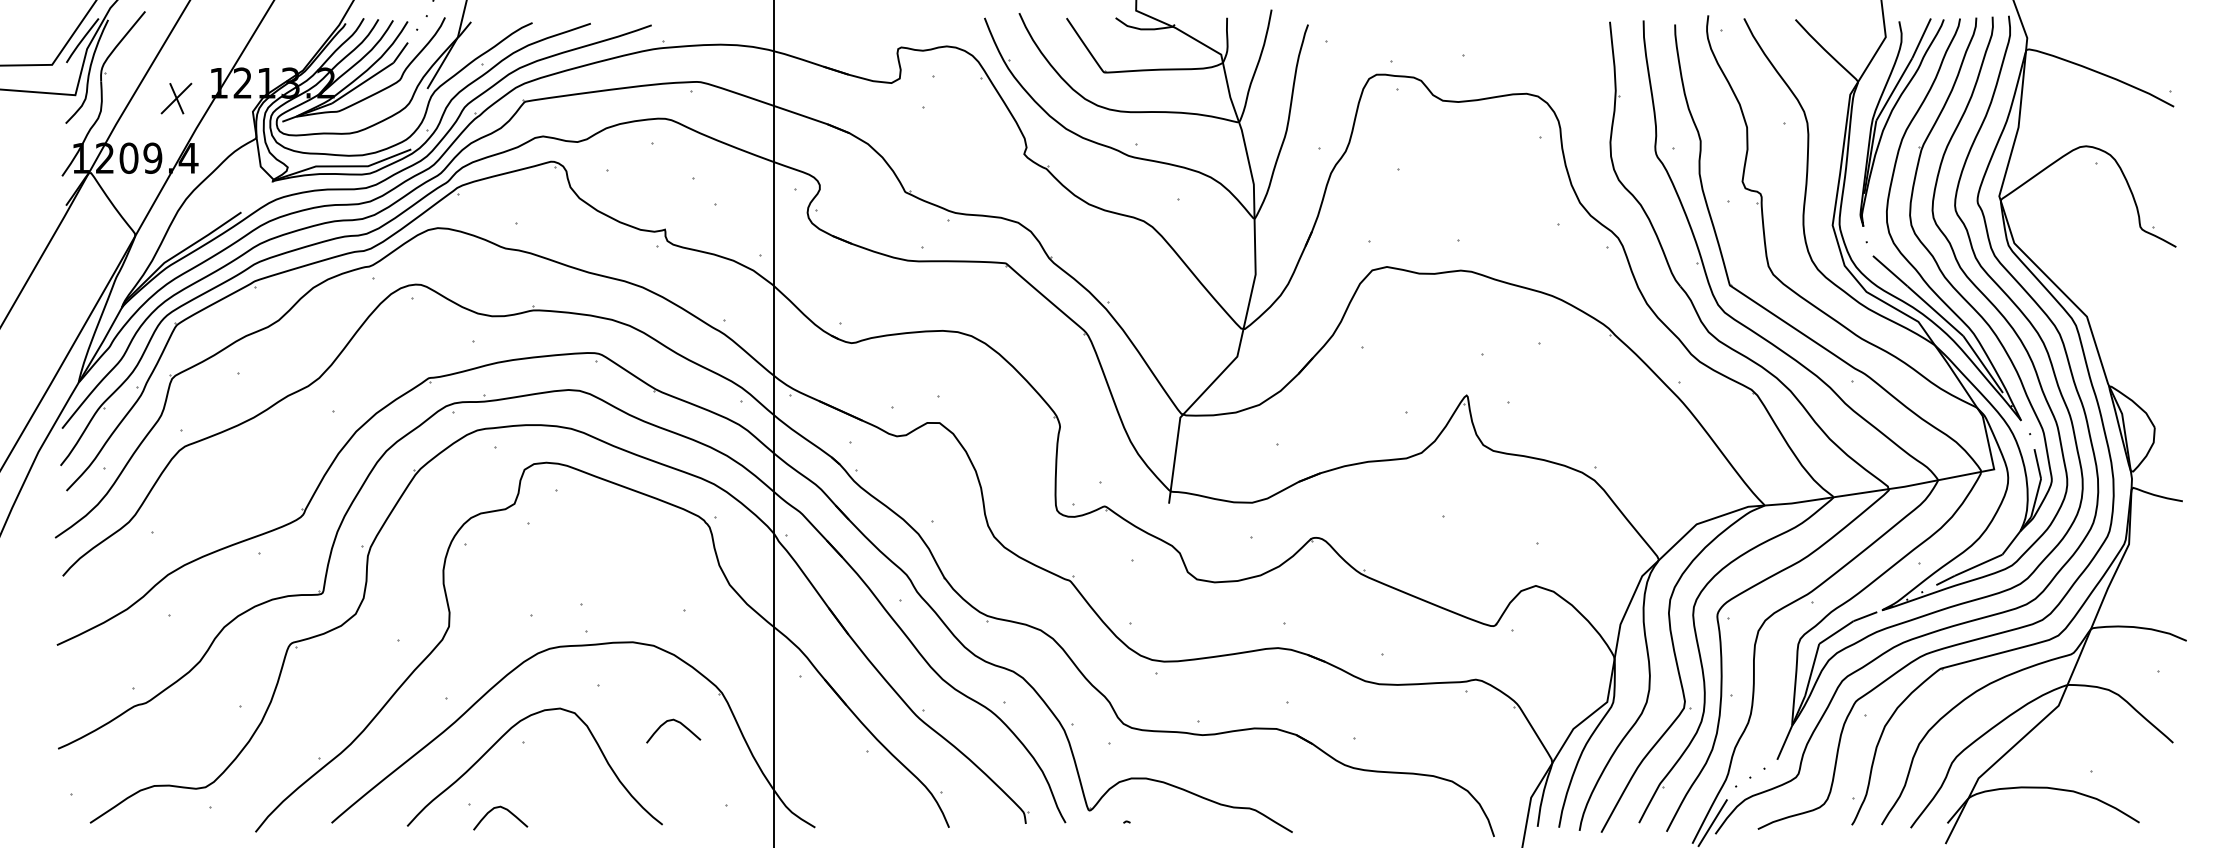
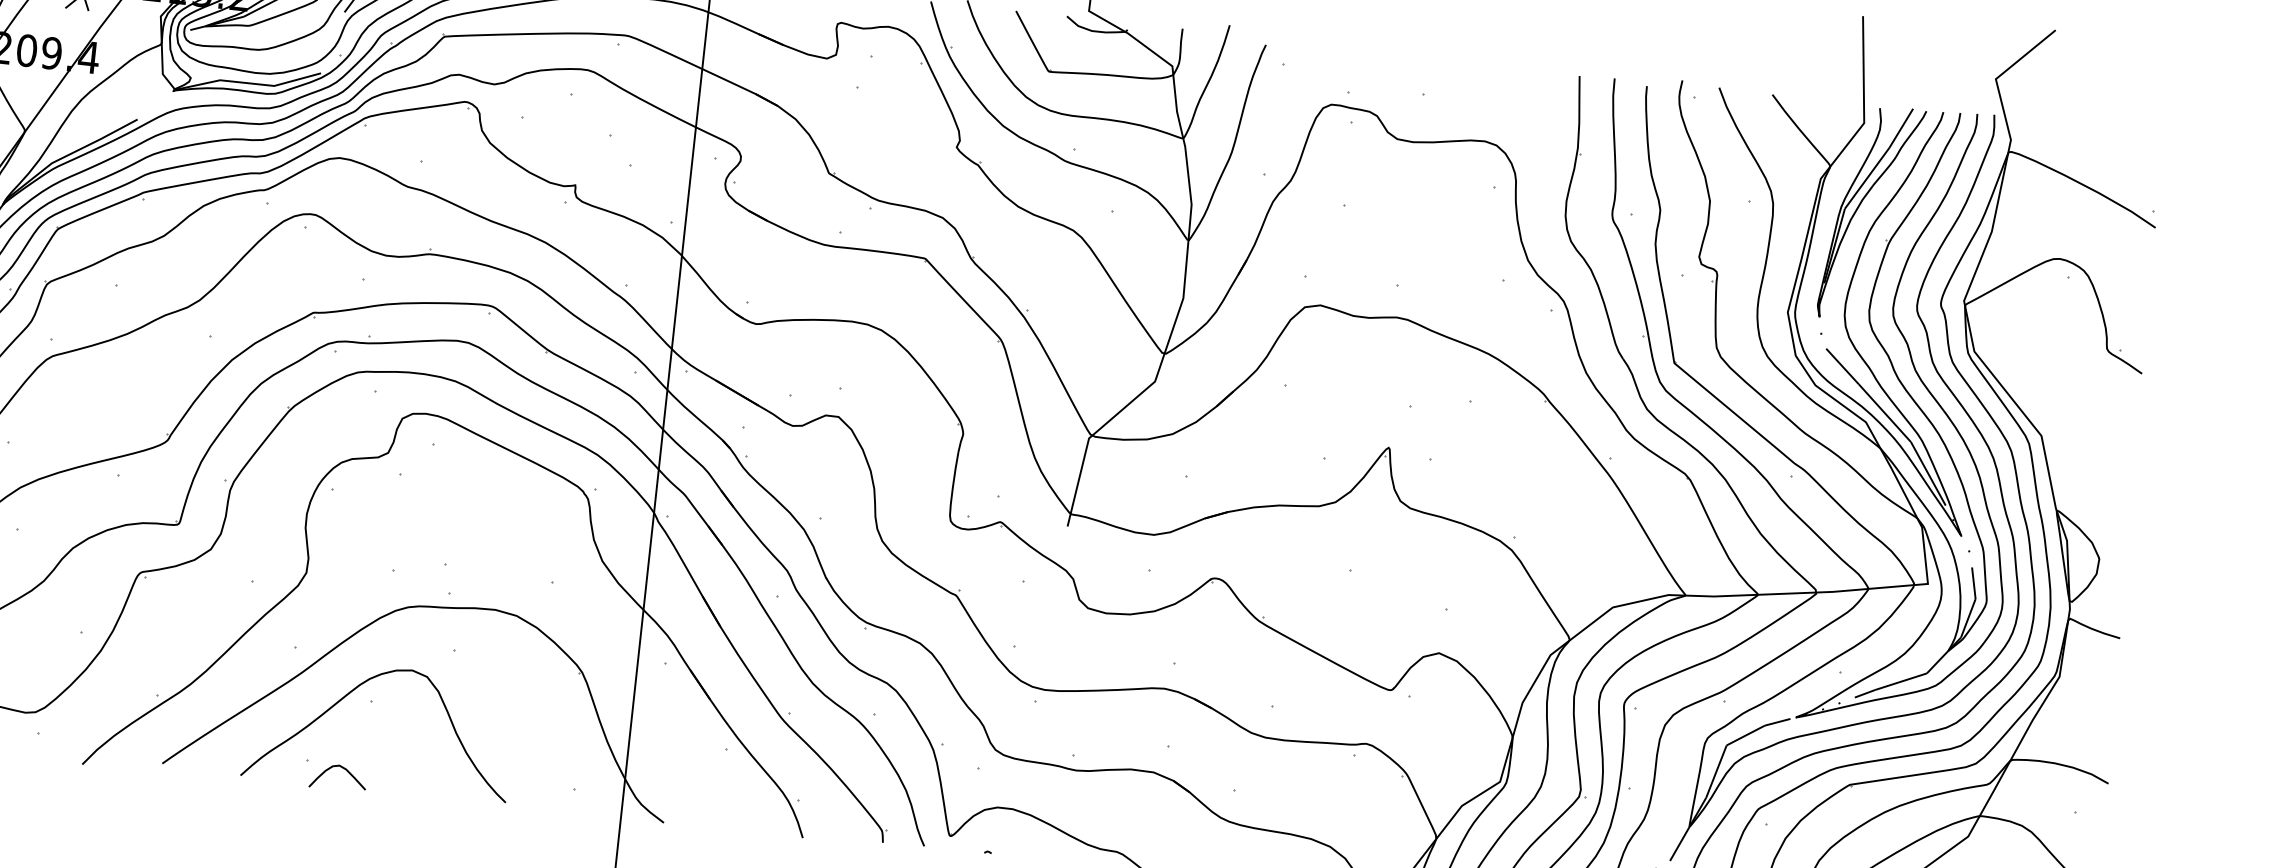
curve: (677, 722) -> (532, 698), removed

